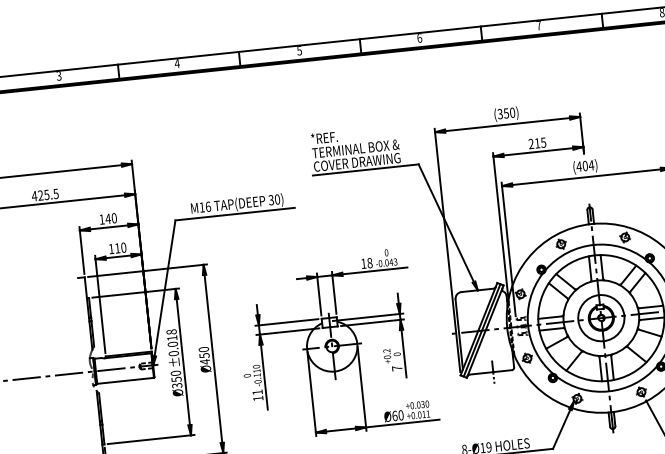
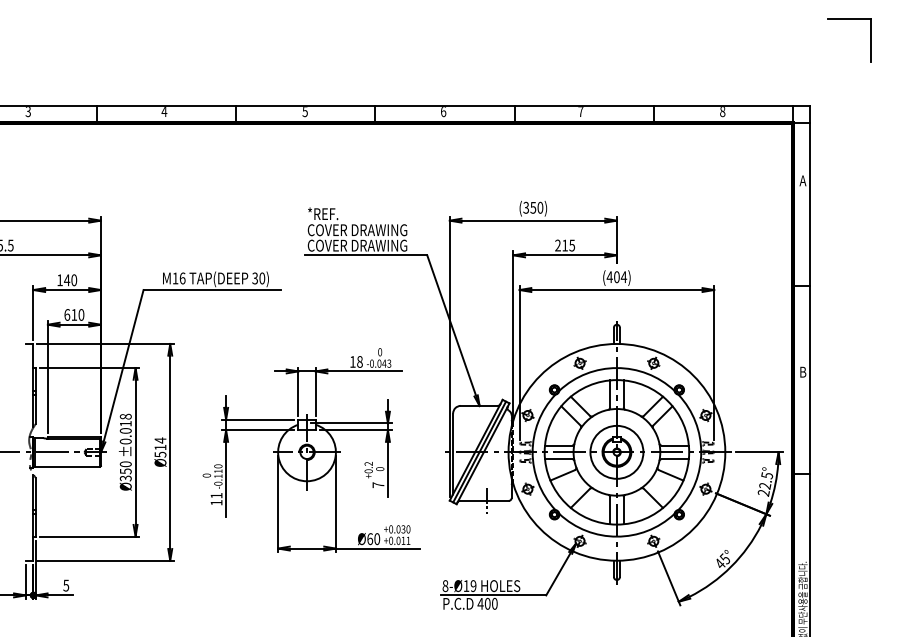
text: (355, 149) -> (357, 230), TERMINAL BOX & -> COVER DRAWING
text: (111, 248) -> (67, 314), 110 -> 610
text: (204, 355) -> (160, 447), Ø450 -> Ø514

